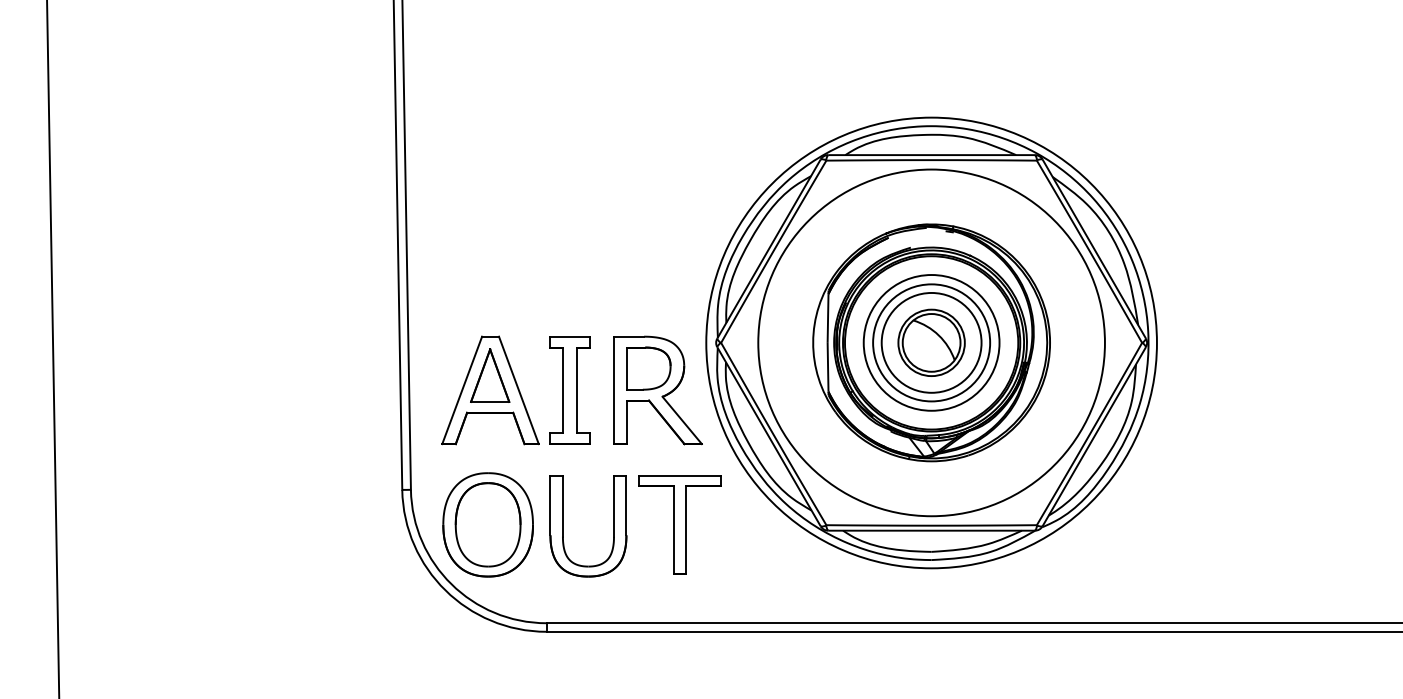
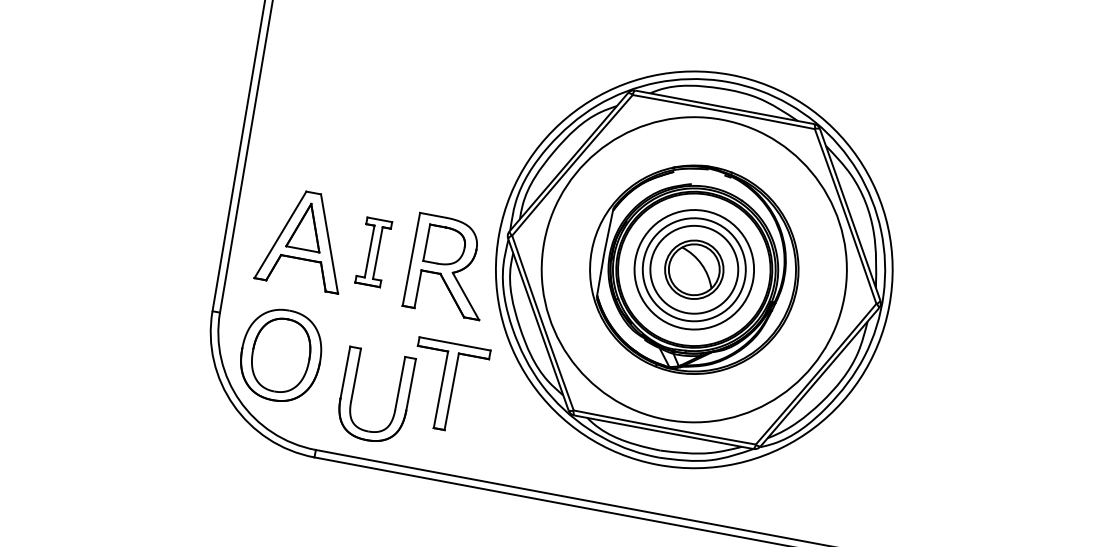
part: (569, 390) -> (373, 252), size x0.7
part: (563, 526) -> (353, 392), moved

